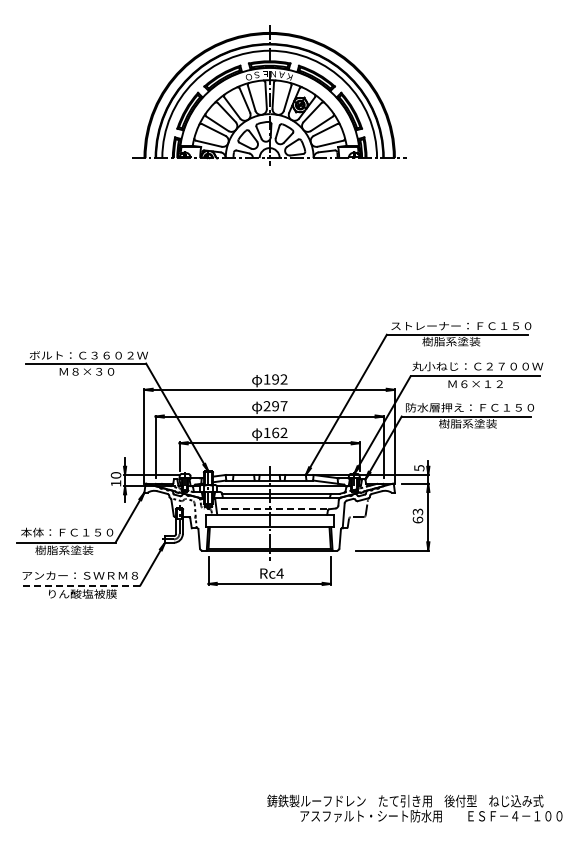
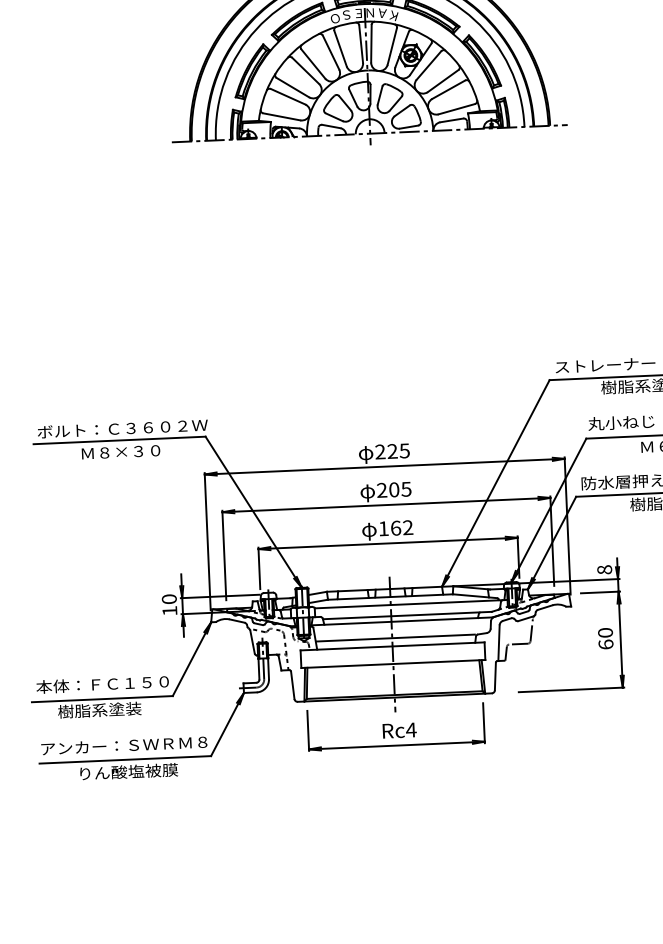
text: (275, 379) -> (392, 451), 192 -> 225
text: (279, 406) -> (399, 490), 297 -> 205
text: (419, 468) -> (604, 570), 5 -> 8
line: (272, 509) -> (396, 638), dashed -> solid
text: (418, 511) -> (606, 632), 63 -> 60
line: (80, 585) -> (125, 759), dashed -> solid

